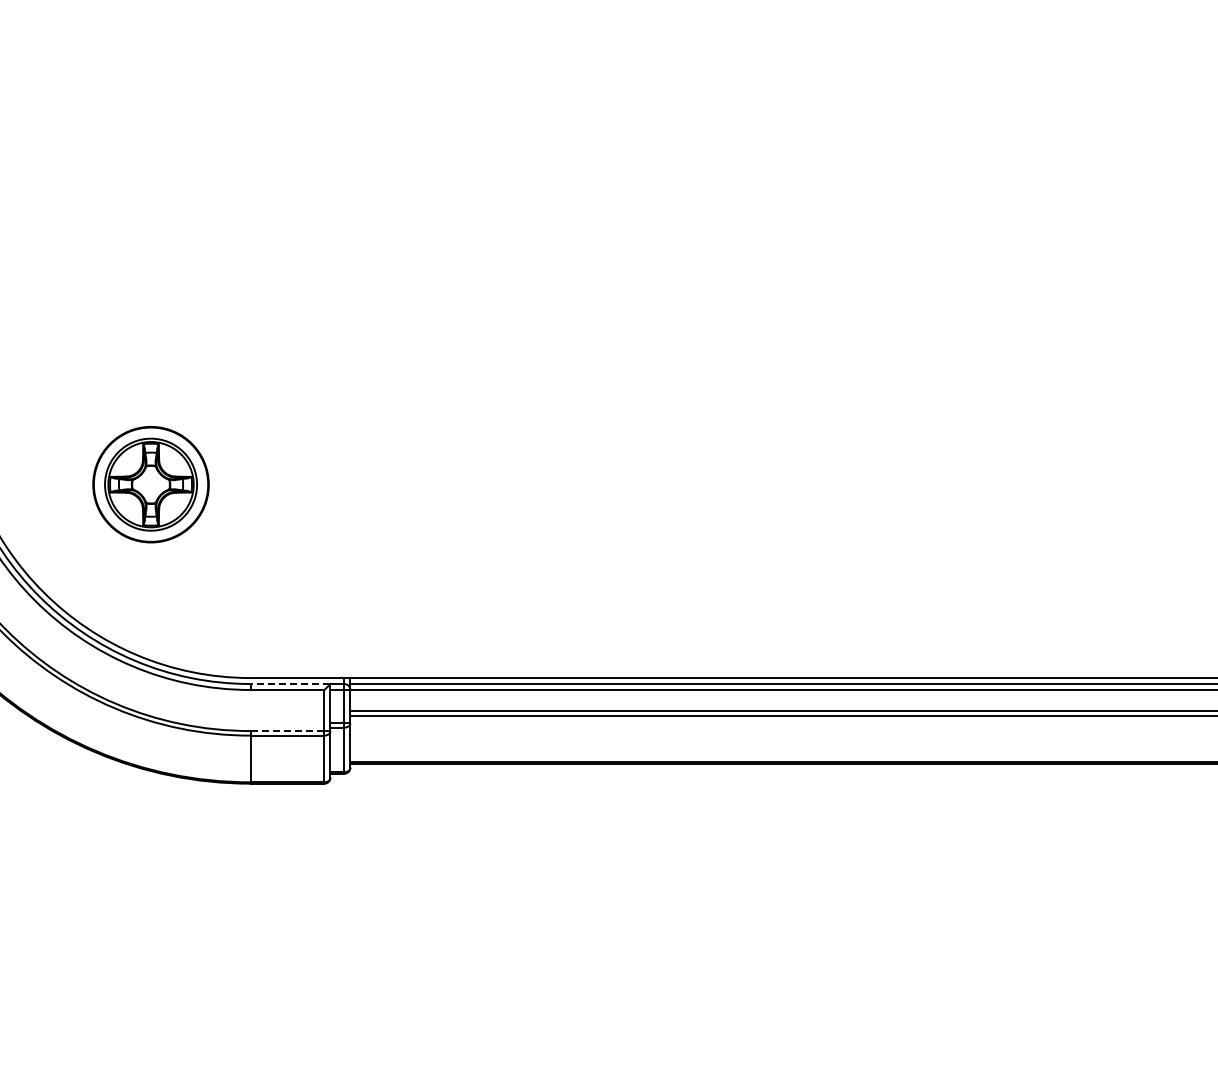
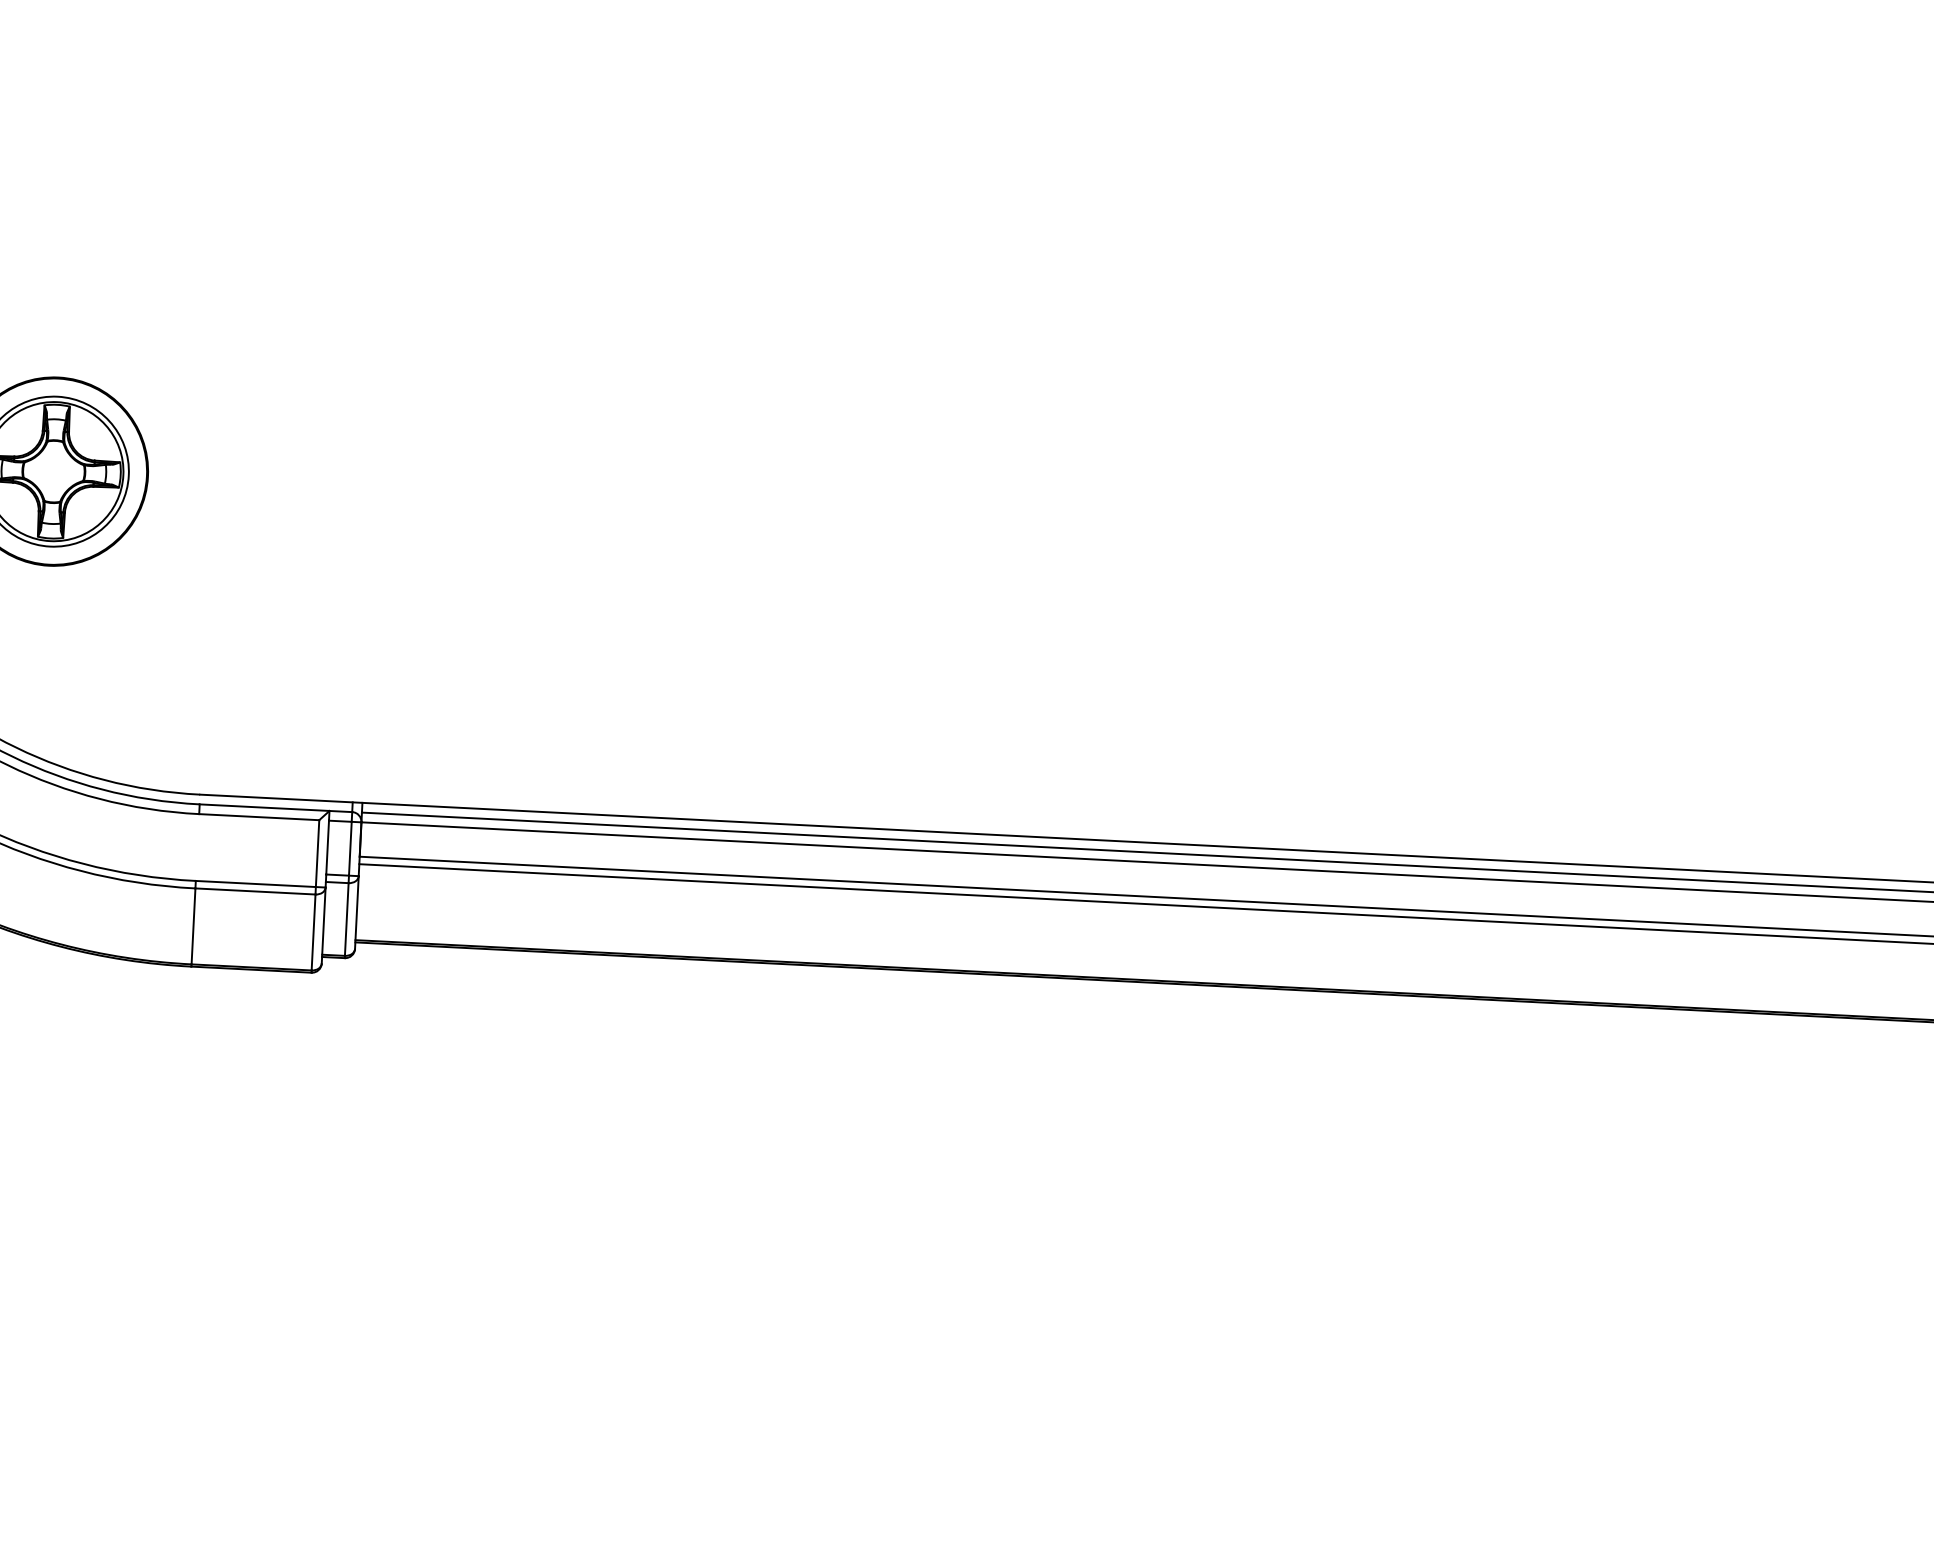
line: (290, 684) -> (264, 808), dashed -> solid
line: (287, 731) -> (255, 884), dashed -> solid

